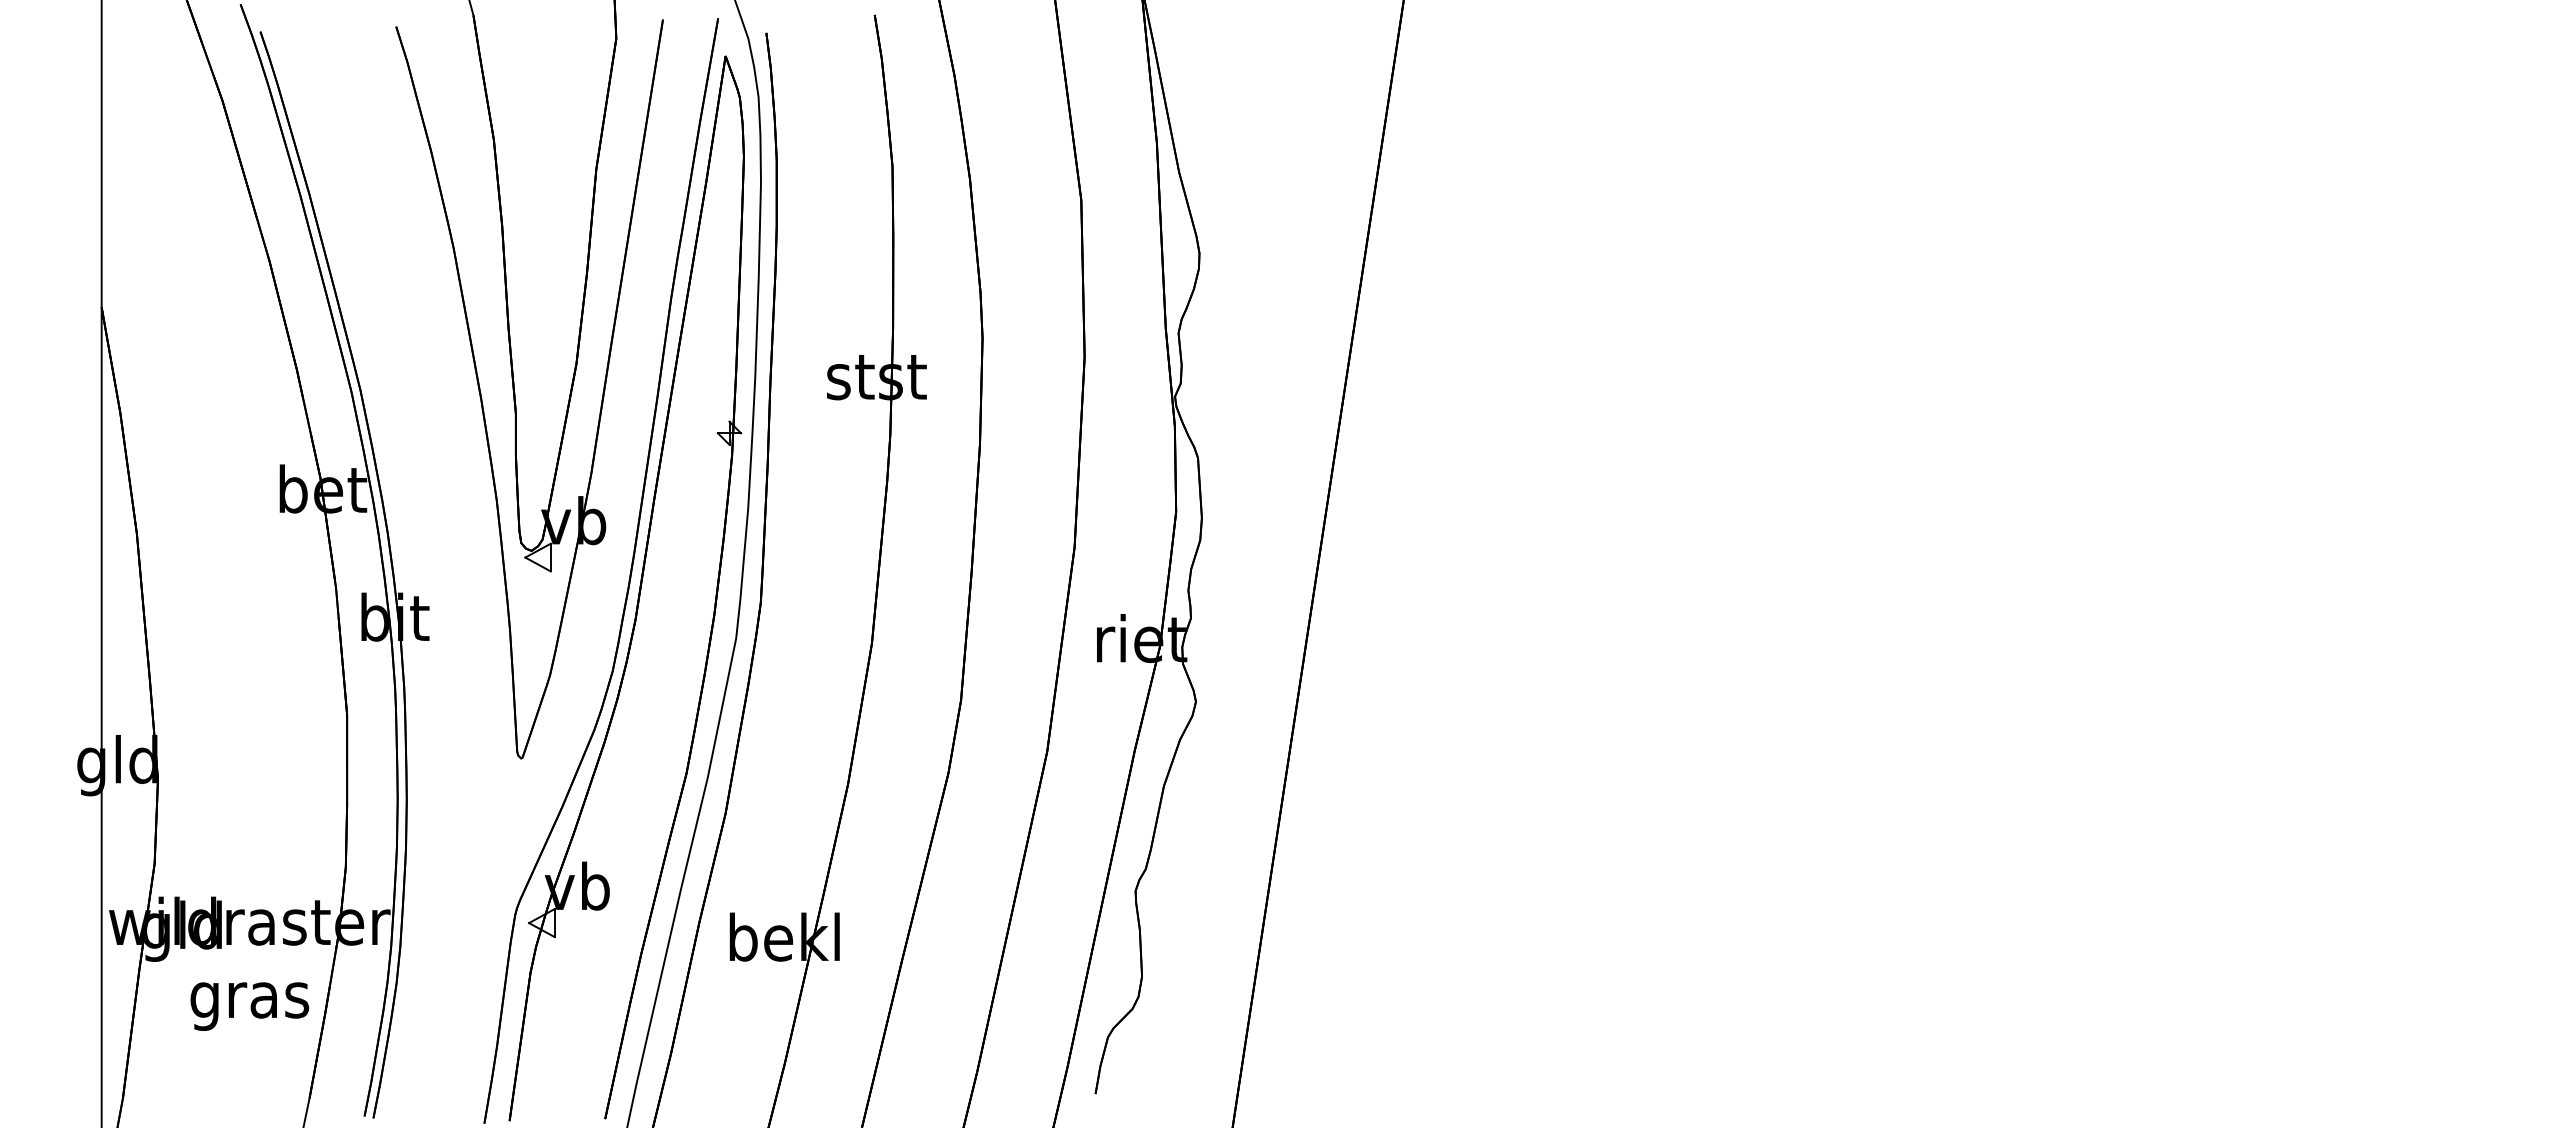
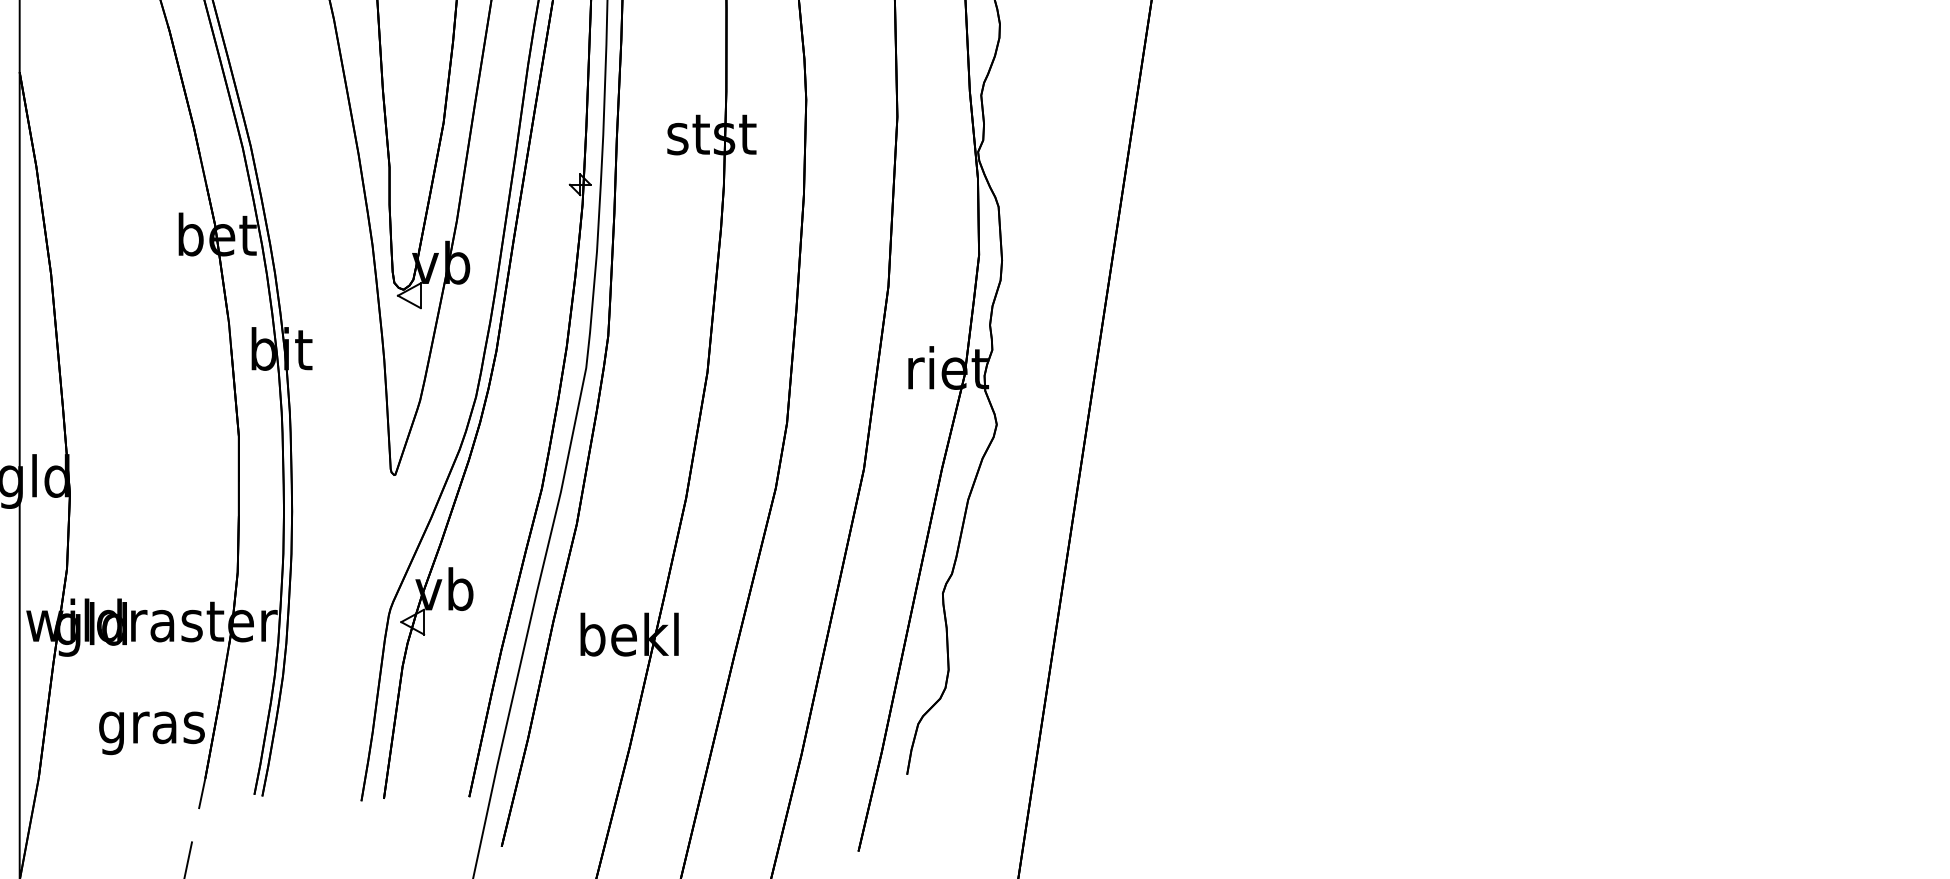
text: (249, 1006) -> (151, 733), moved

